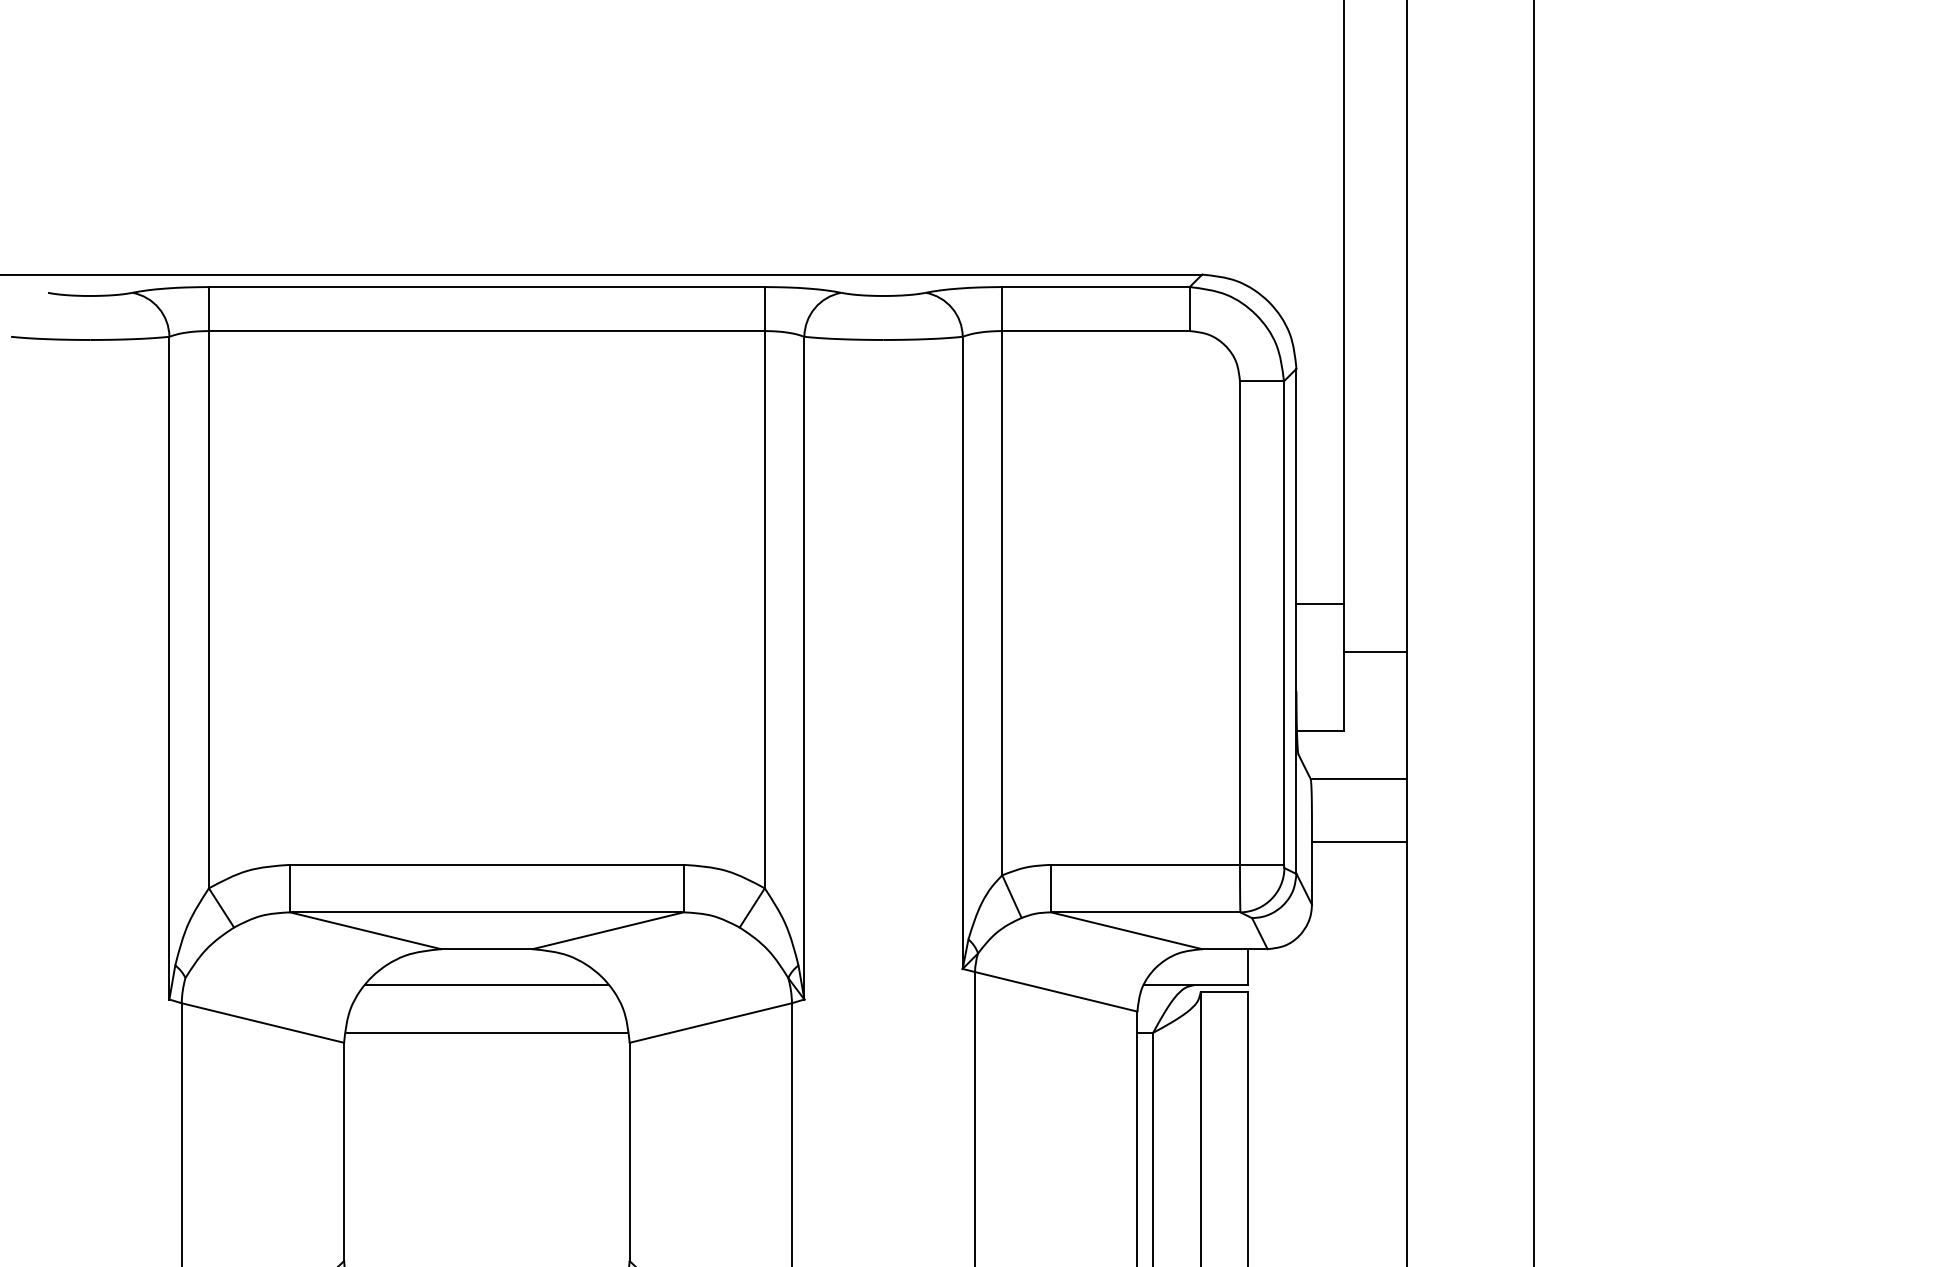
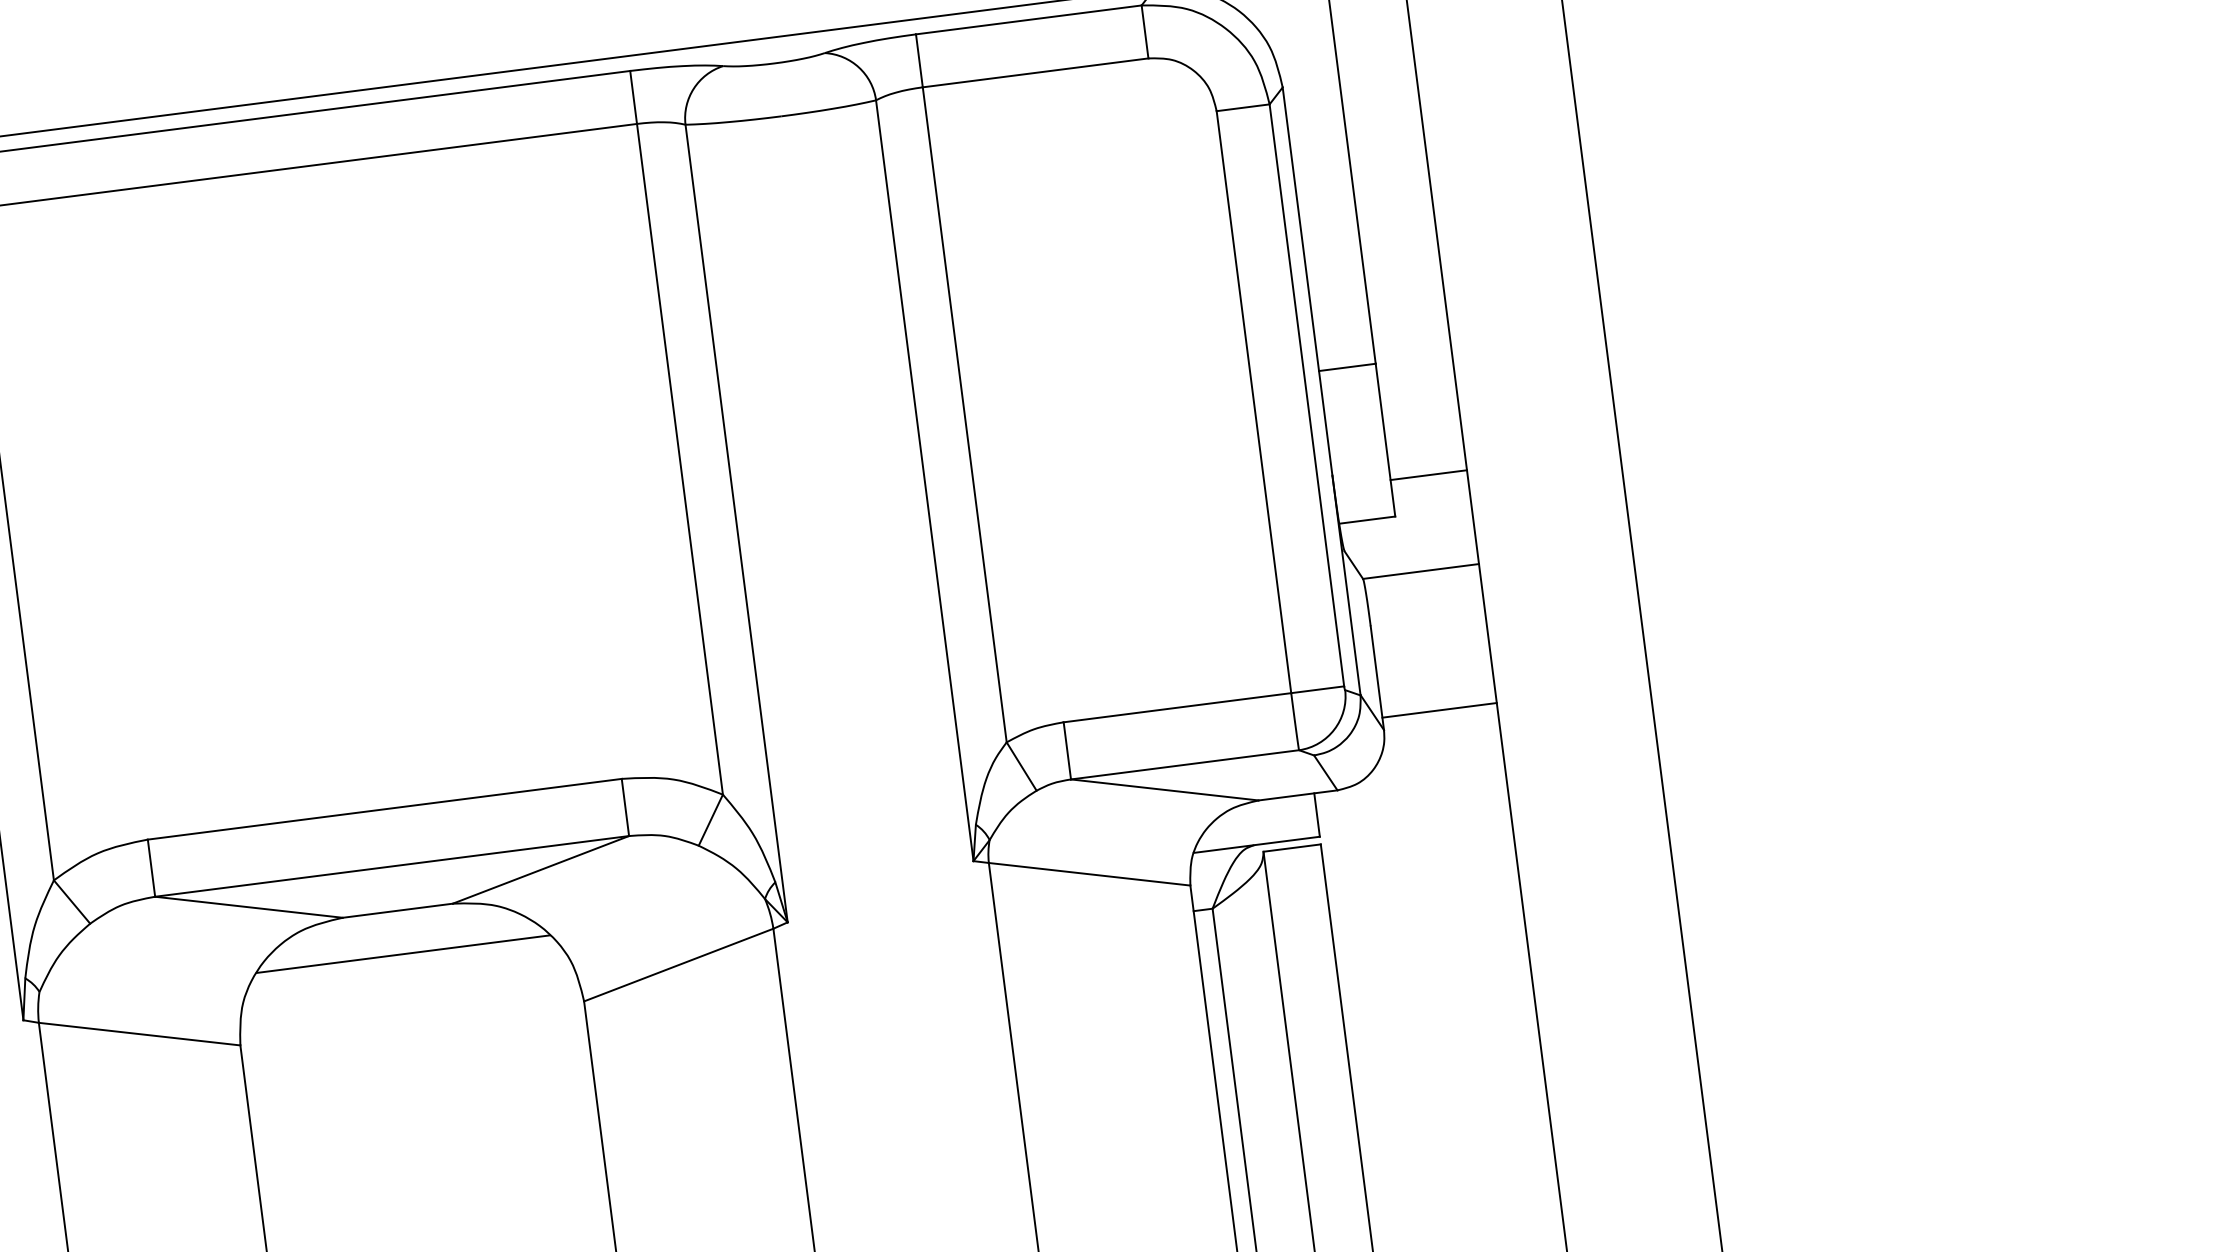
line: (1375, 652) -> (1429, 475), moved
line: (1359, 842) -> (1439, 710), moved
line: (486, 1032) -> (410, 1011), removed

